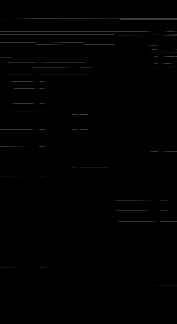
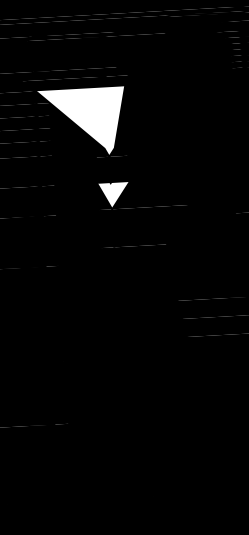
fill: (63, 94) -> (81, 123), removed
fill: (79, 136) -> (113, 194), removed

